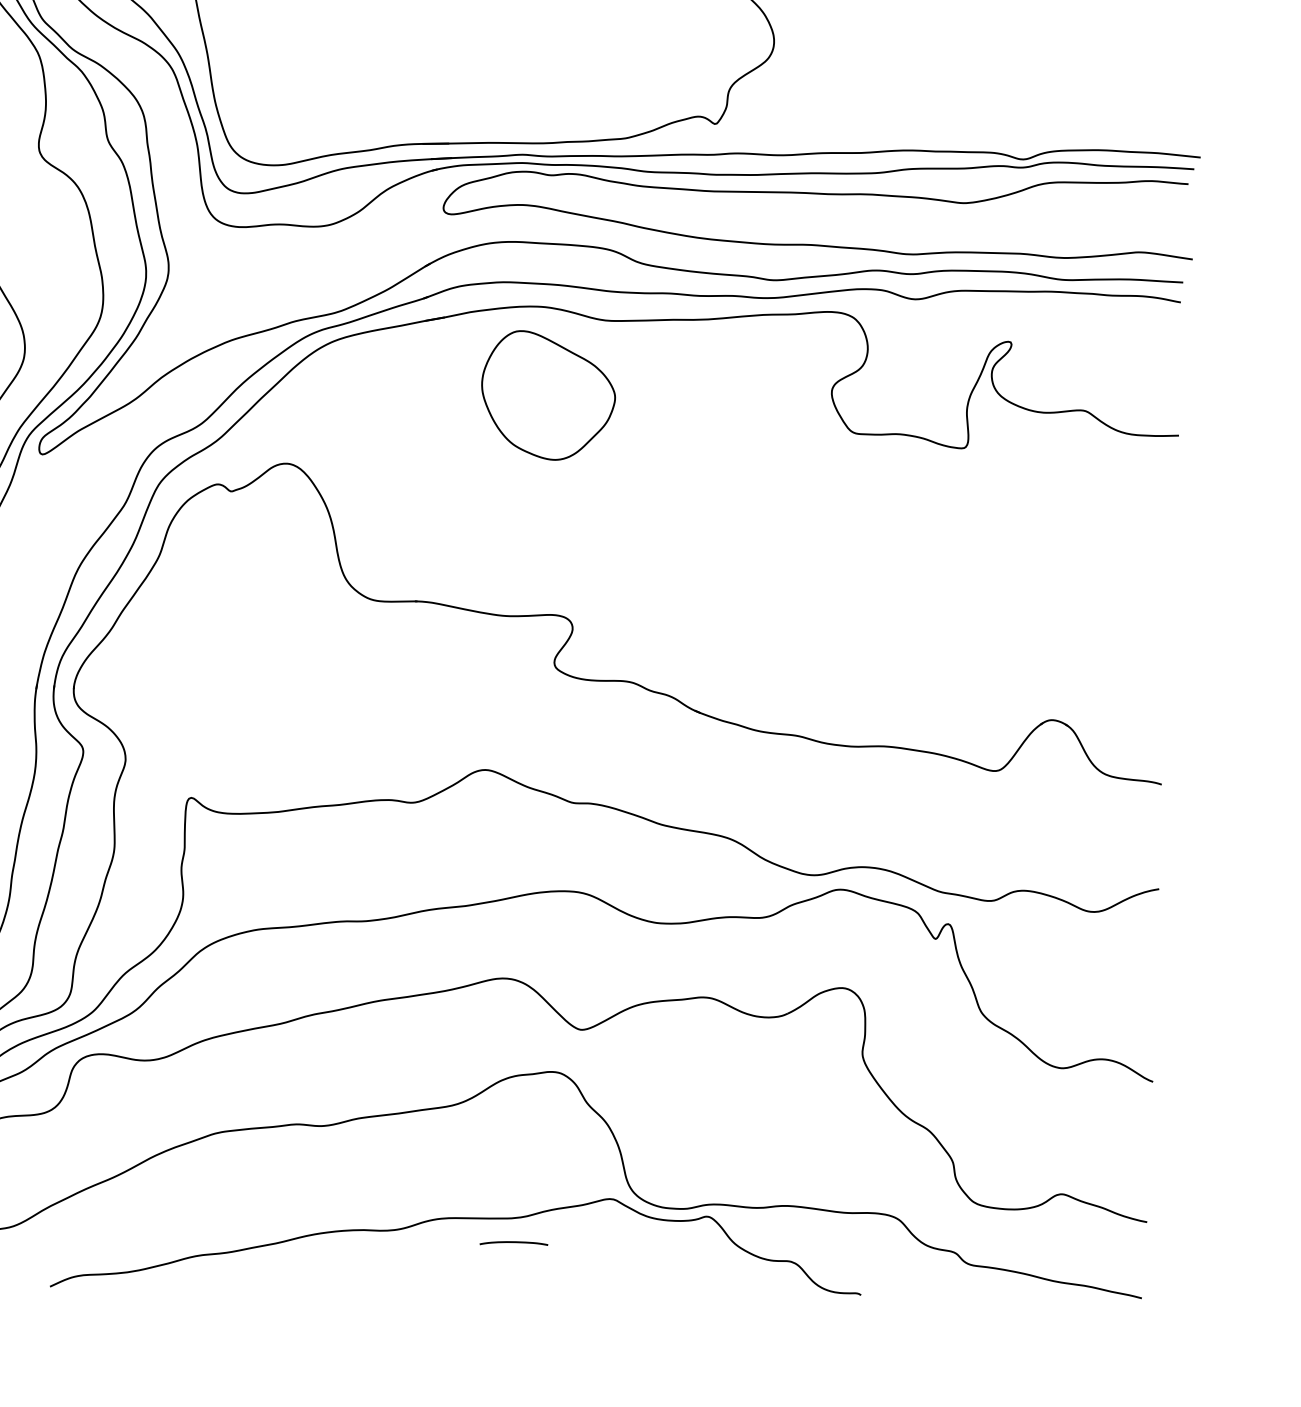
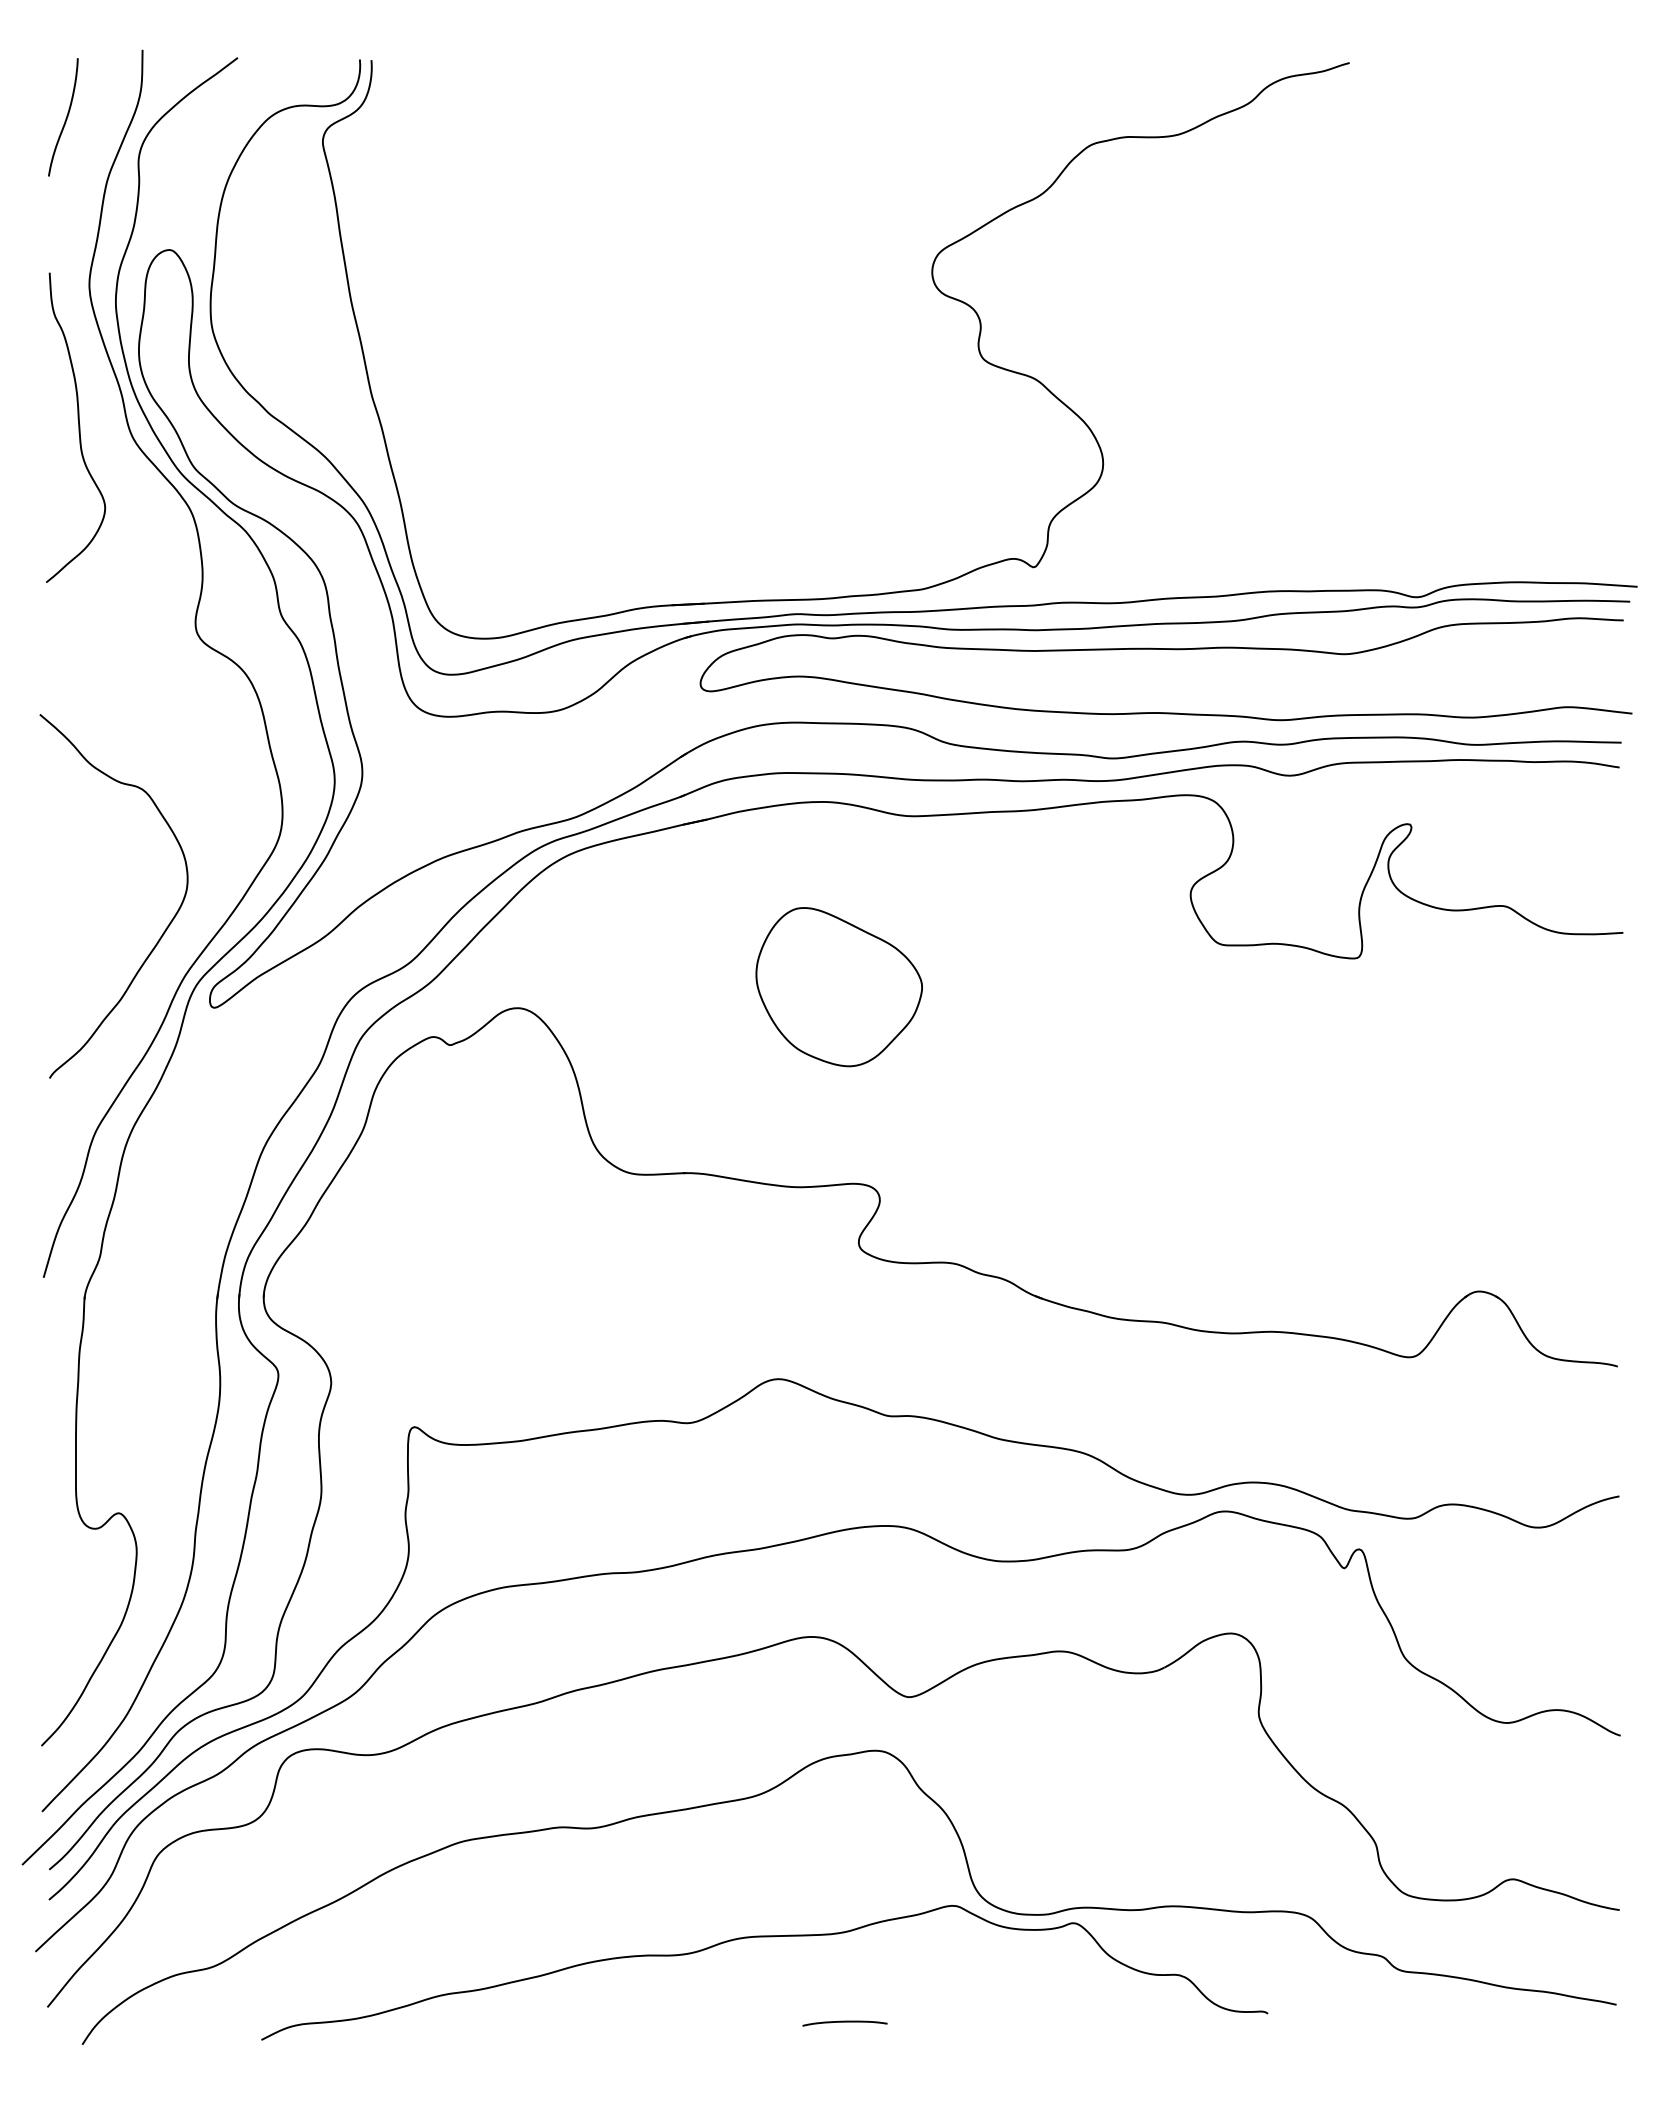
part: (547, 396) -> (838, 987), moved
curve: (513, 1242) -> (844, 2022), moved

